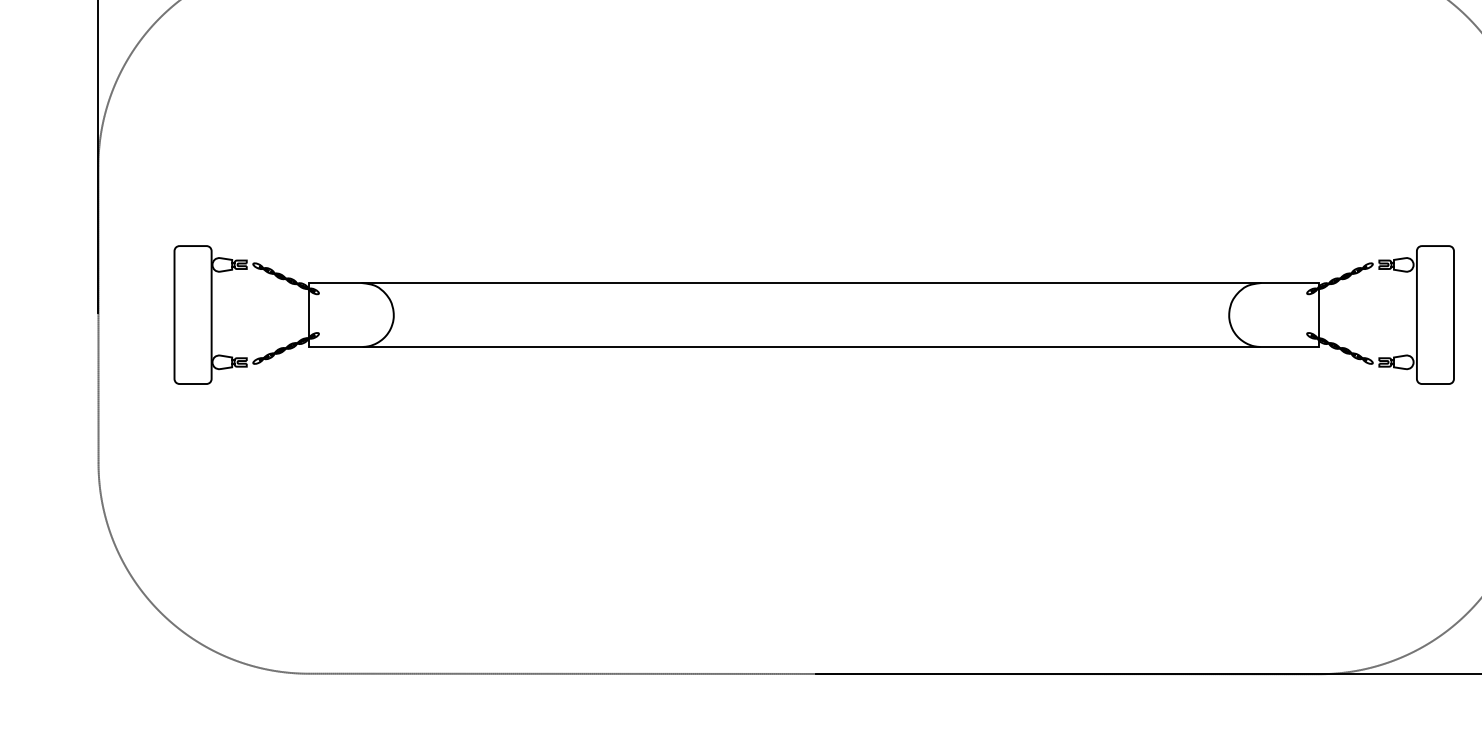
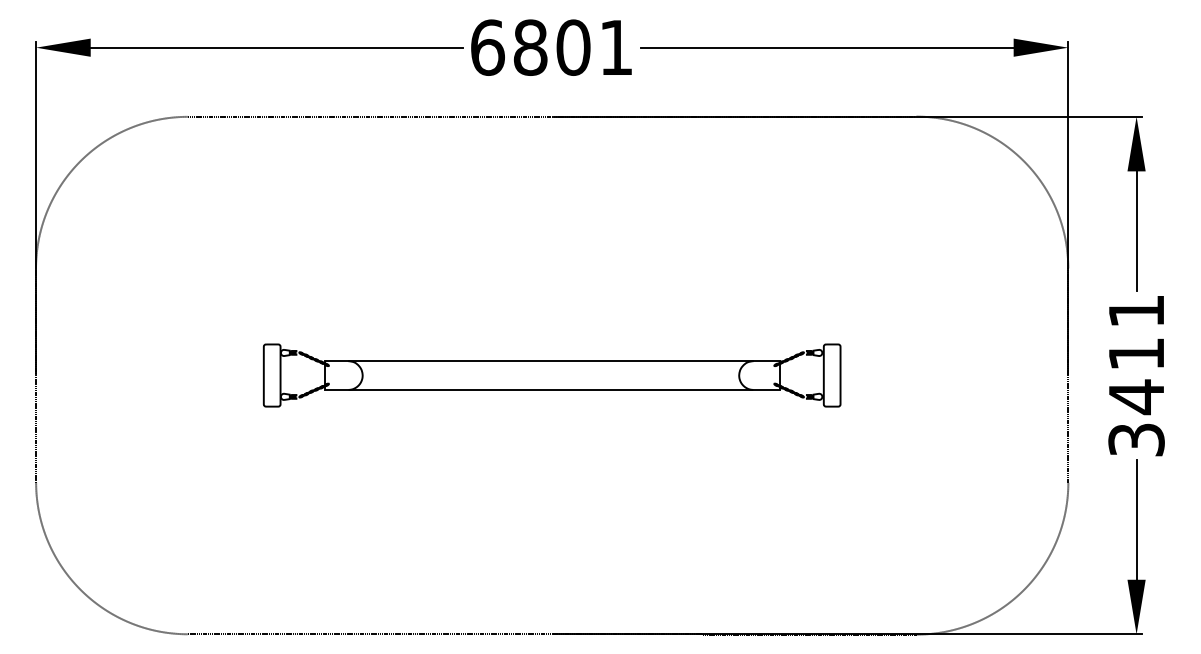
part: (813, 314) -> (551, 375), size x0.62

